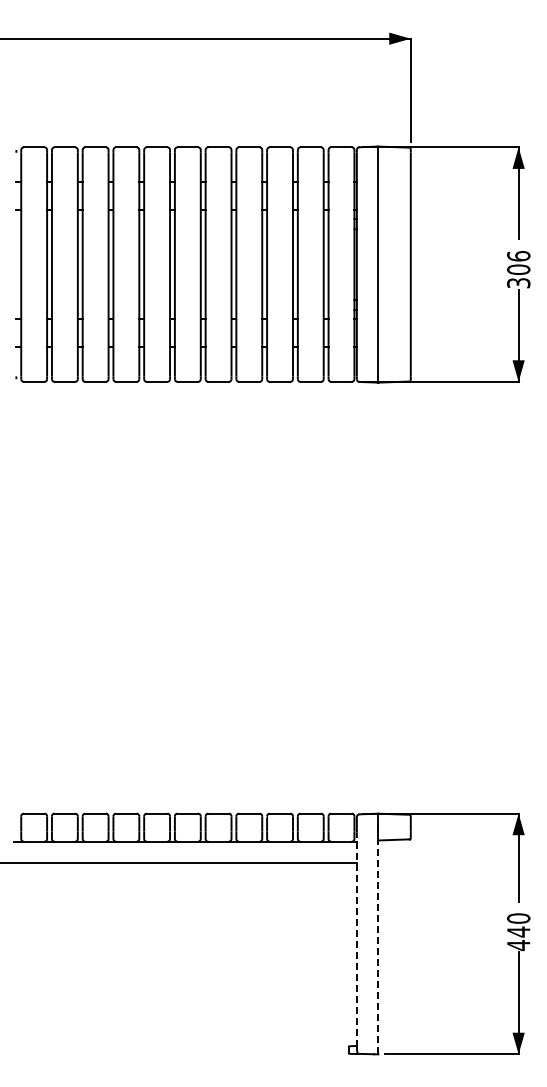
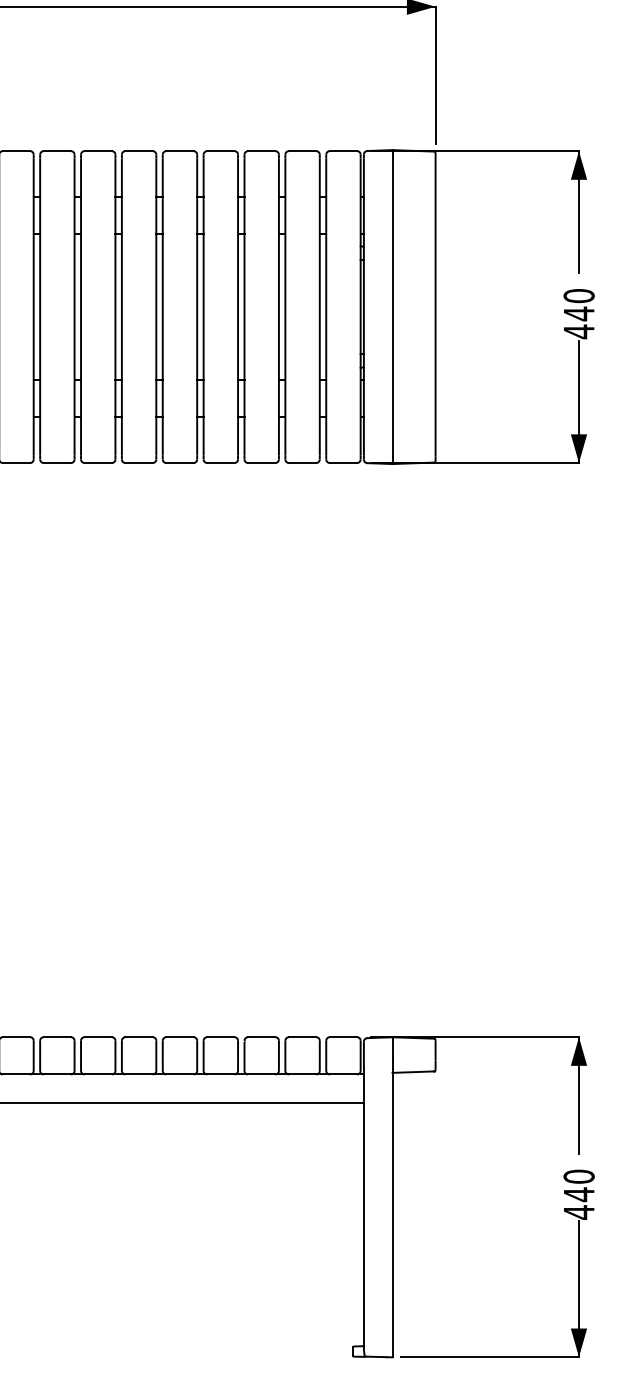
text: (518, 269) -> (578, 313), 306 -> 440
line: (356, 941) -> (363, 1207), dashed -> solid
line: (378, 945) -> (392, 1212), dashed -> solid

